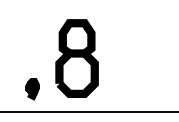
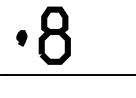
part: (32, 89) -> (21, 38), moved

